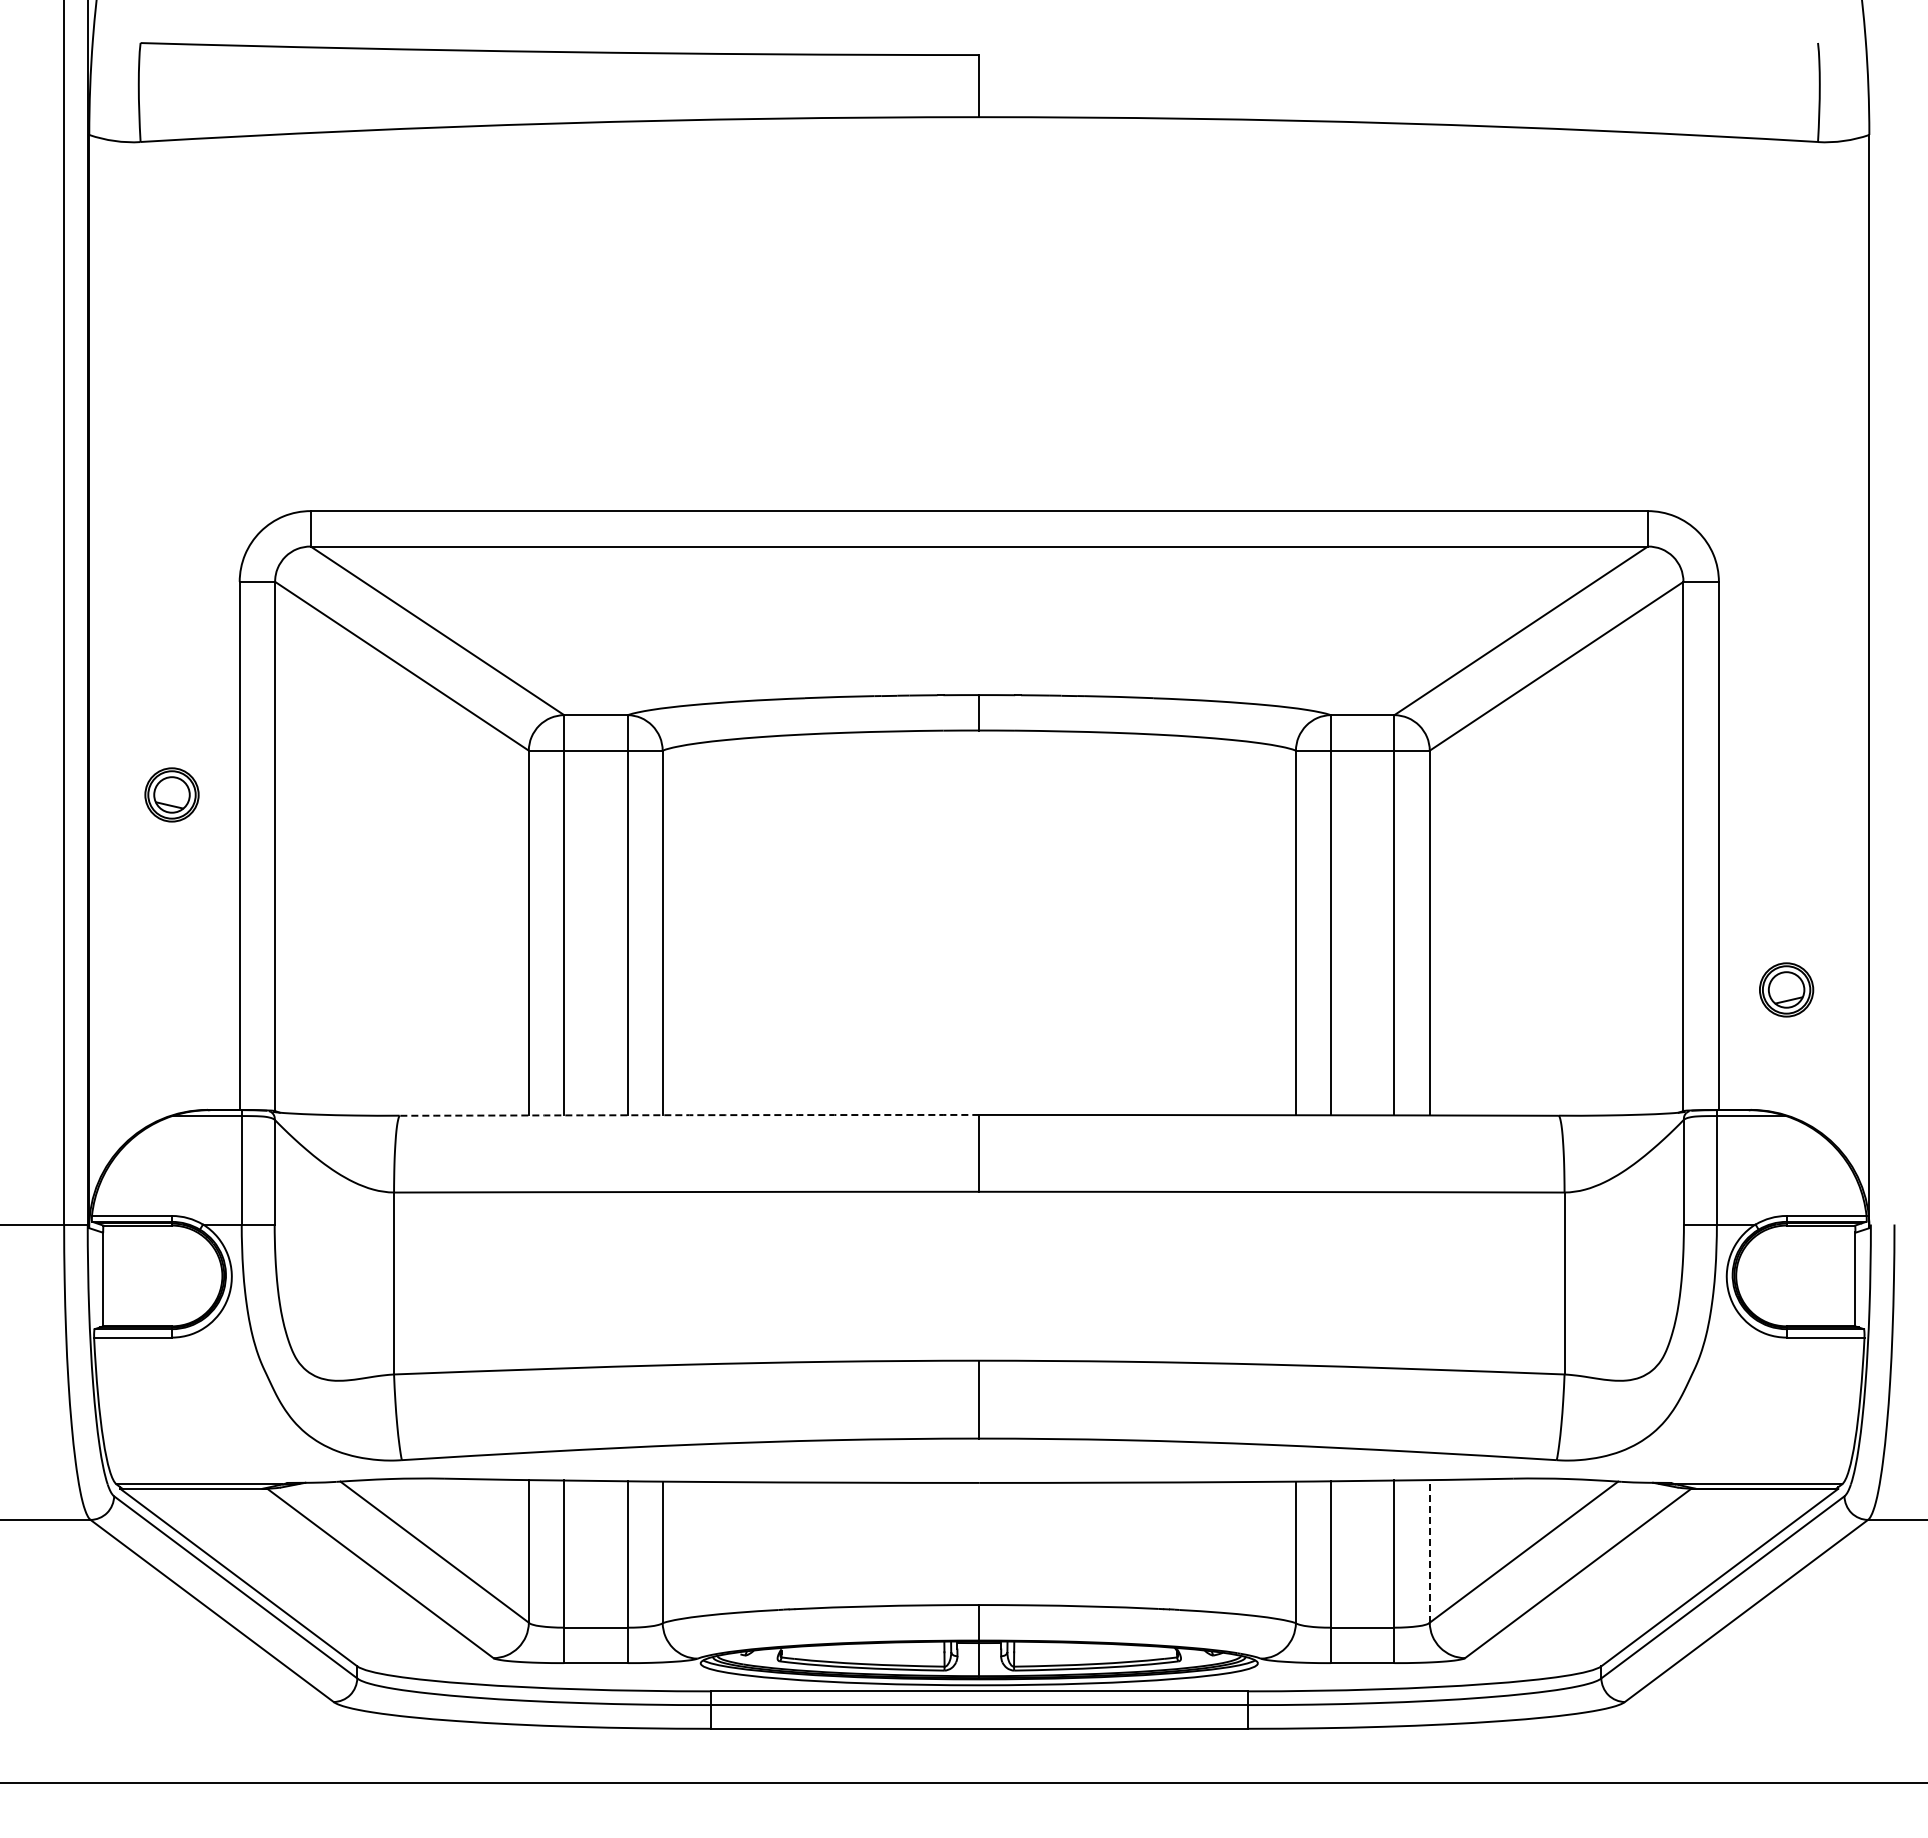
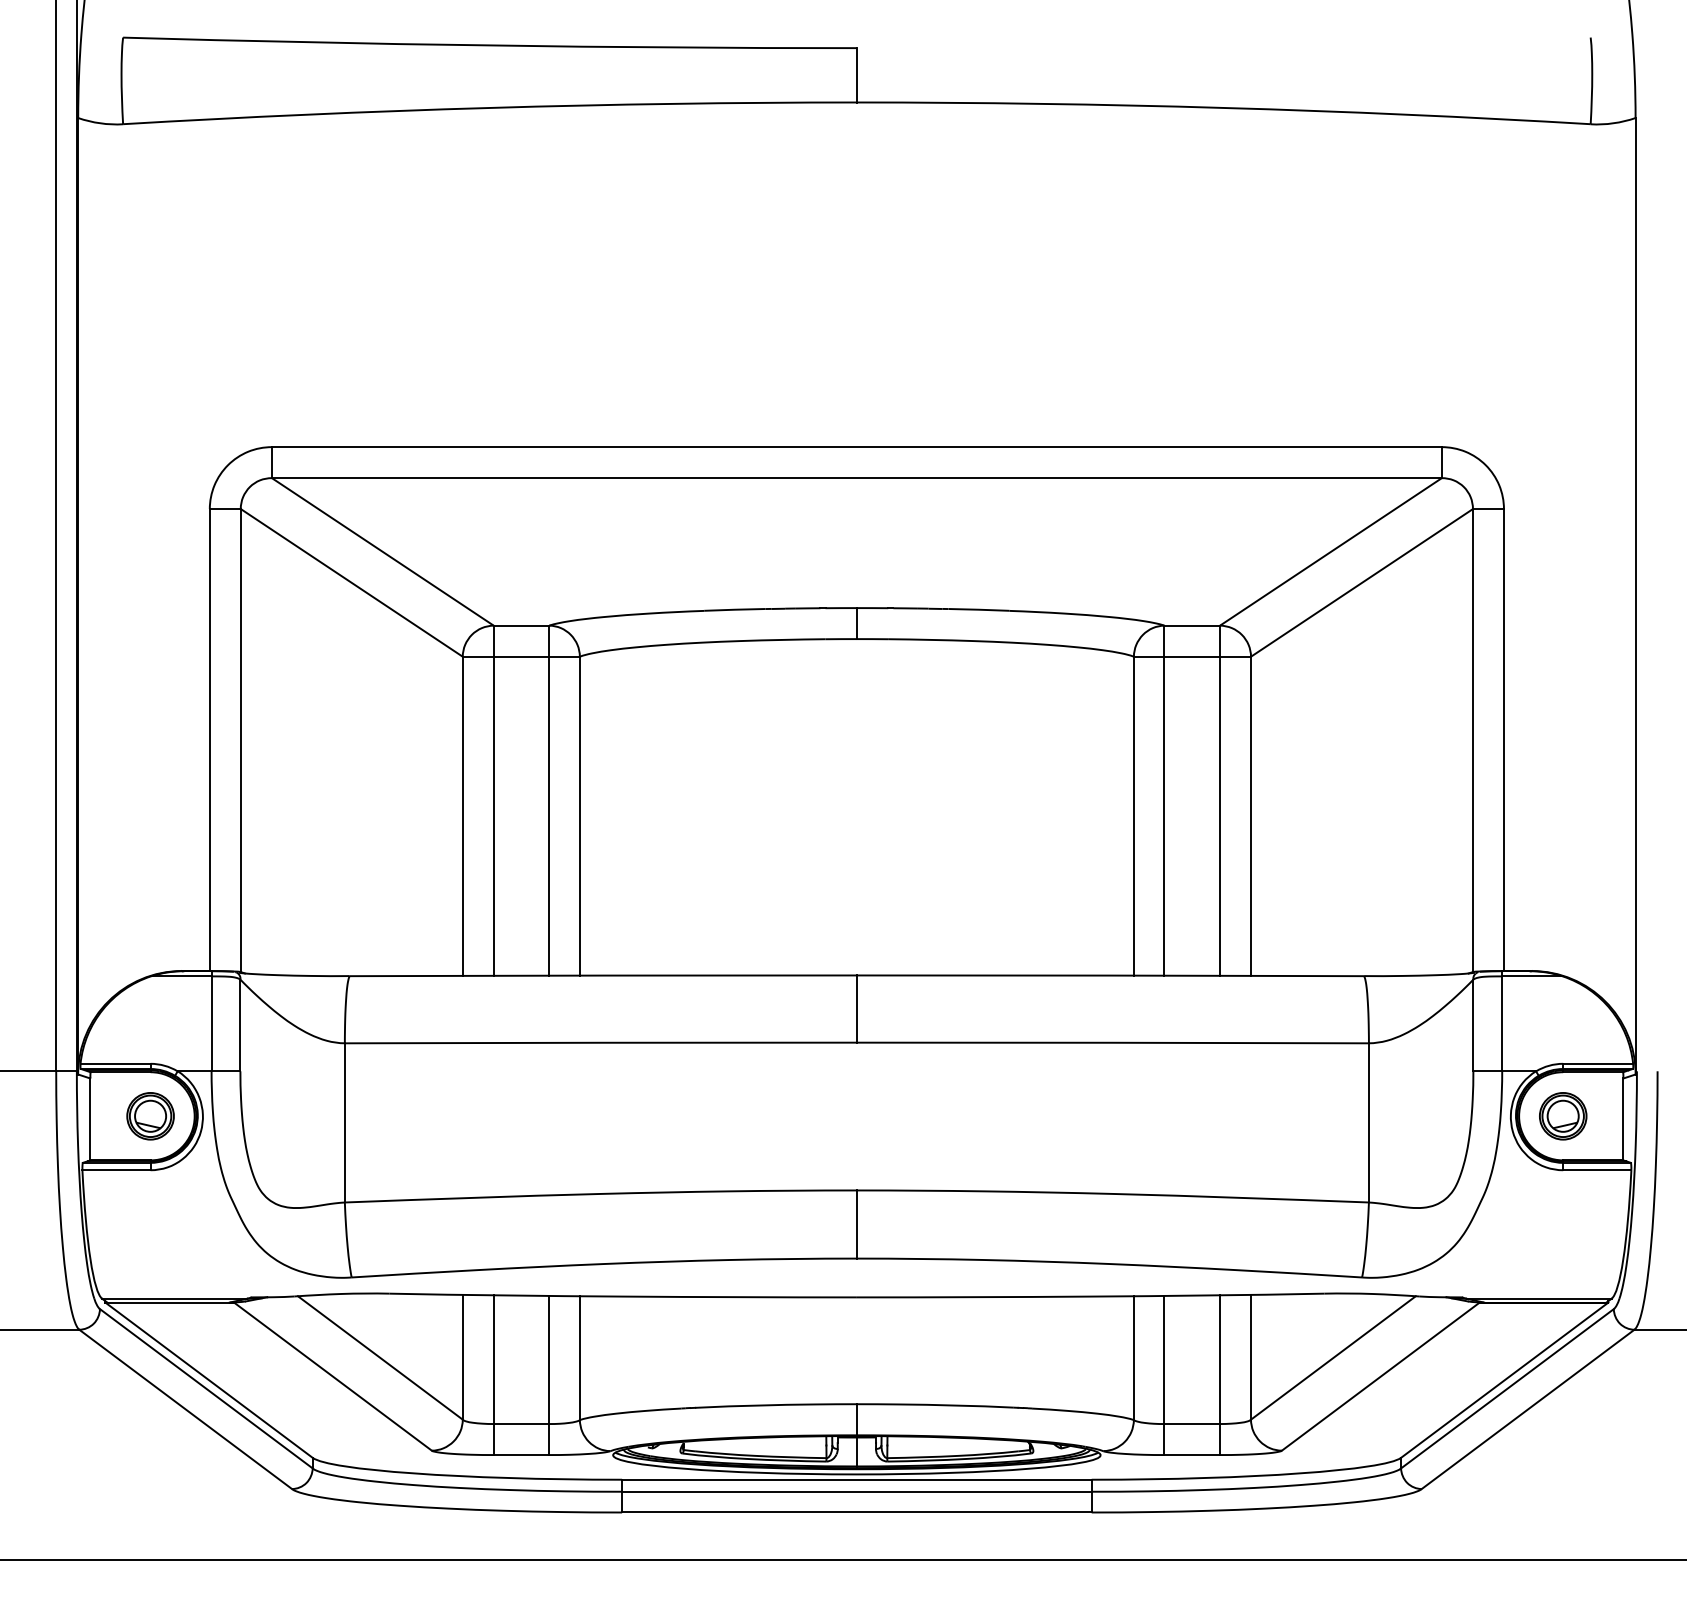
part: (171, 794) -> (150, 1115), moved
part: (1786, 989) -> (1563, 1115), moved
arc: (689, 1115) -> (603, 975), dashed -> solid
line: (1429, 1550) -> (1250, 1356), dashed -> solid

